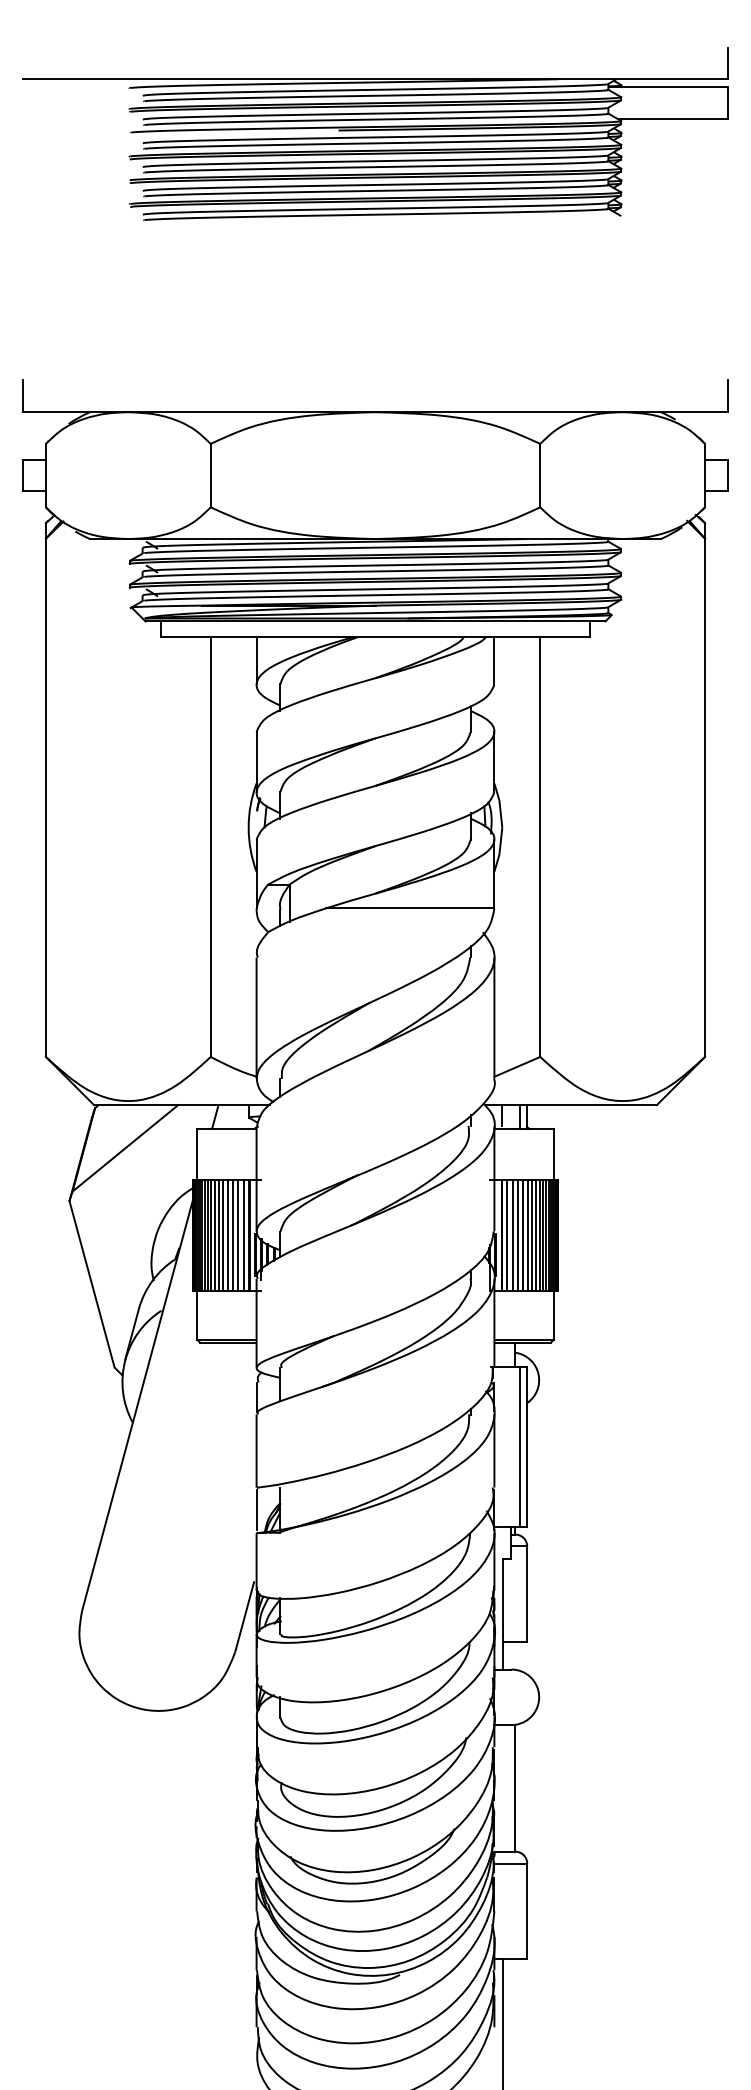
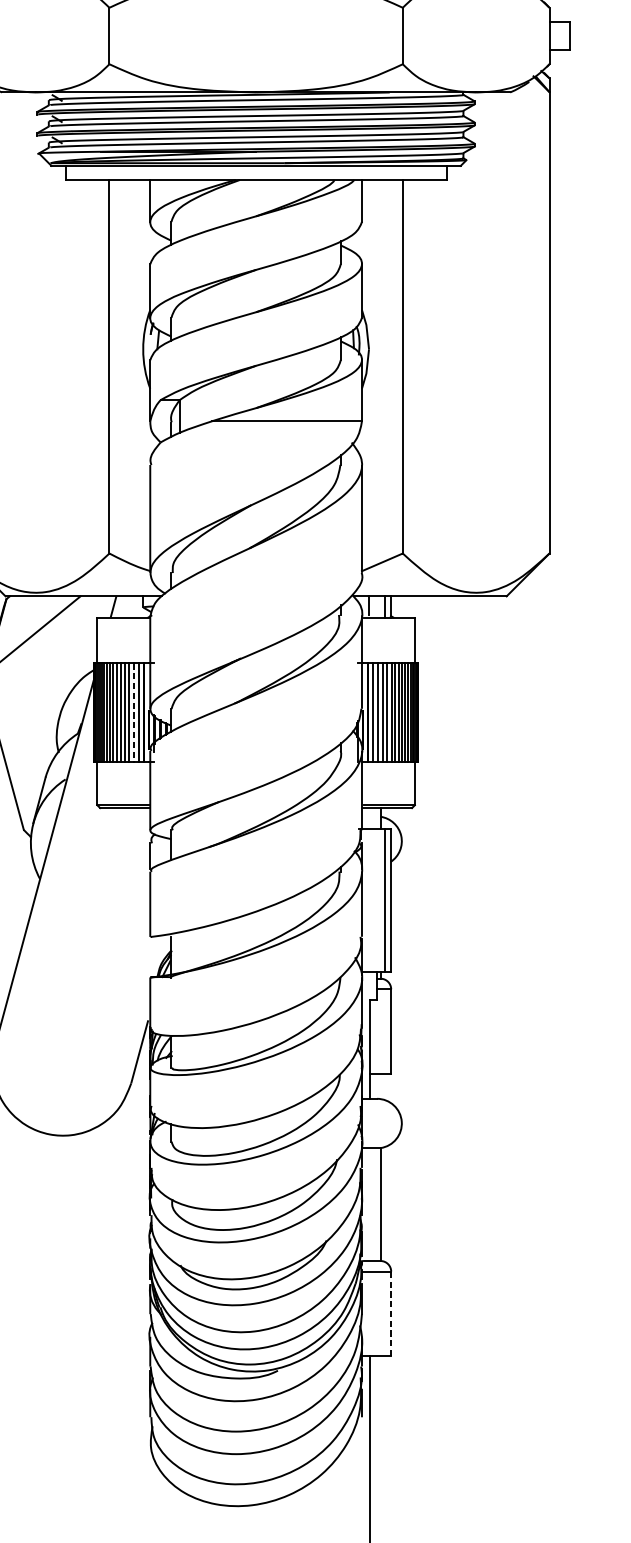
line: (238, 1236) -> (134, 713), solid -> dashed
line: (256, 1510) -> (150, 957), removed
line: (527, 1911) -> (391, 1314), solid -> dashed

